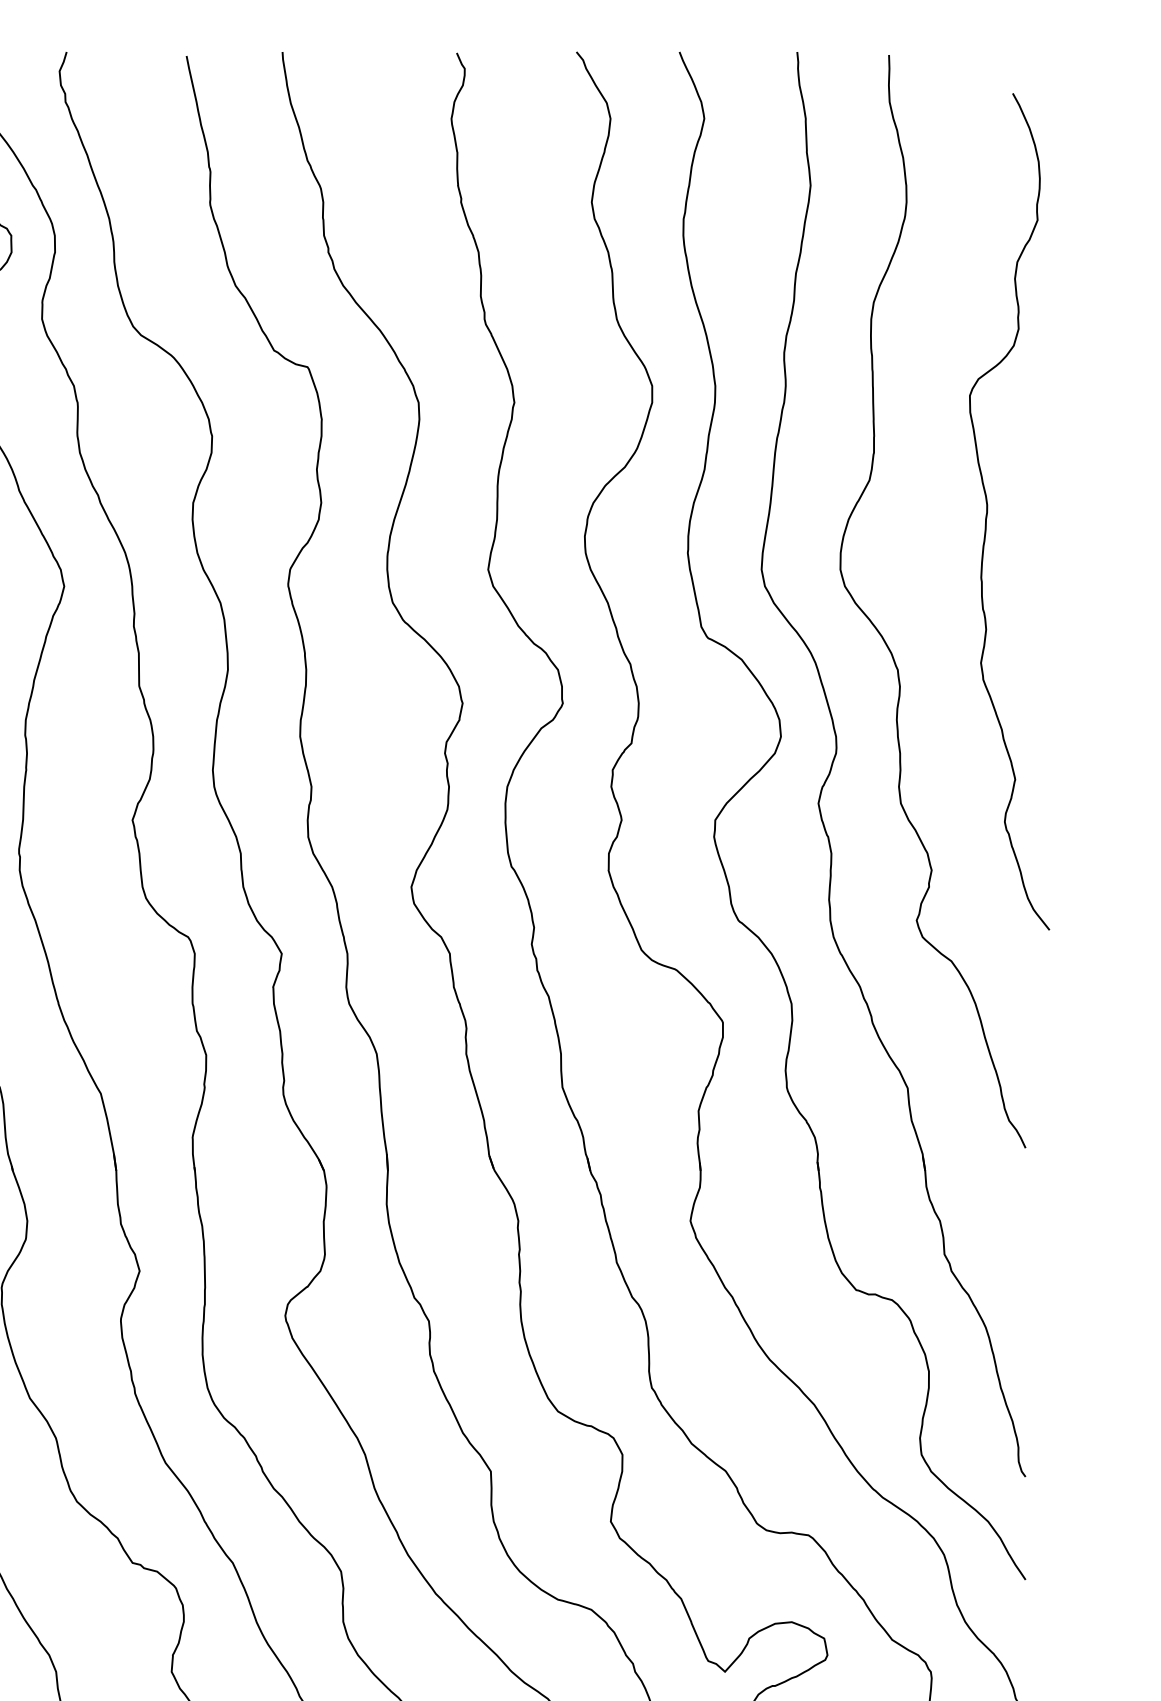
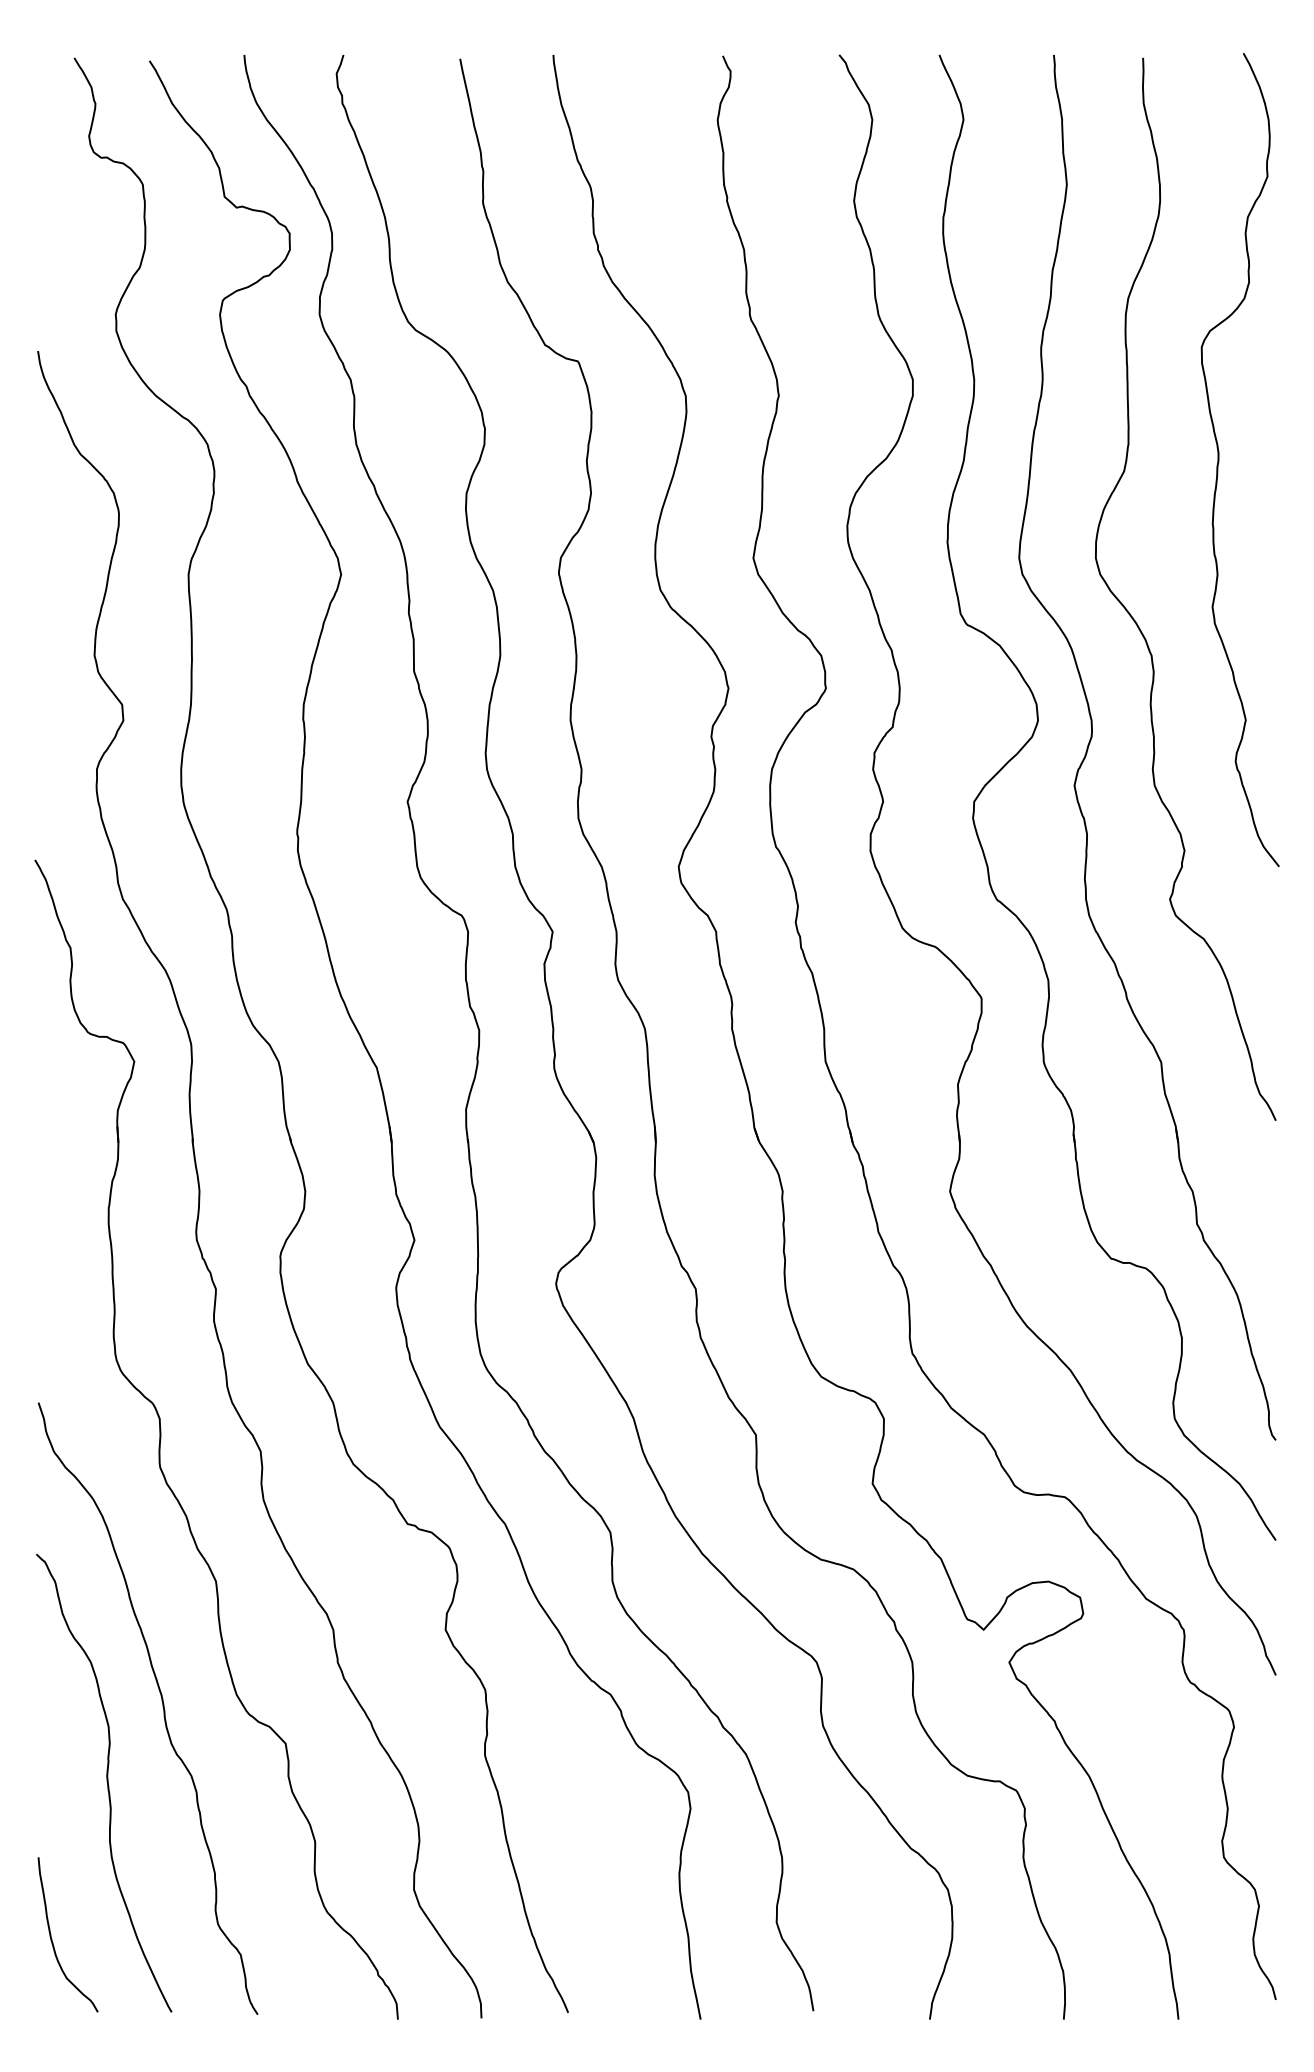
curve: (988, 512) -> (1219, 460), moved

